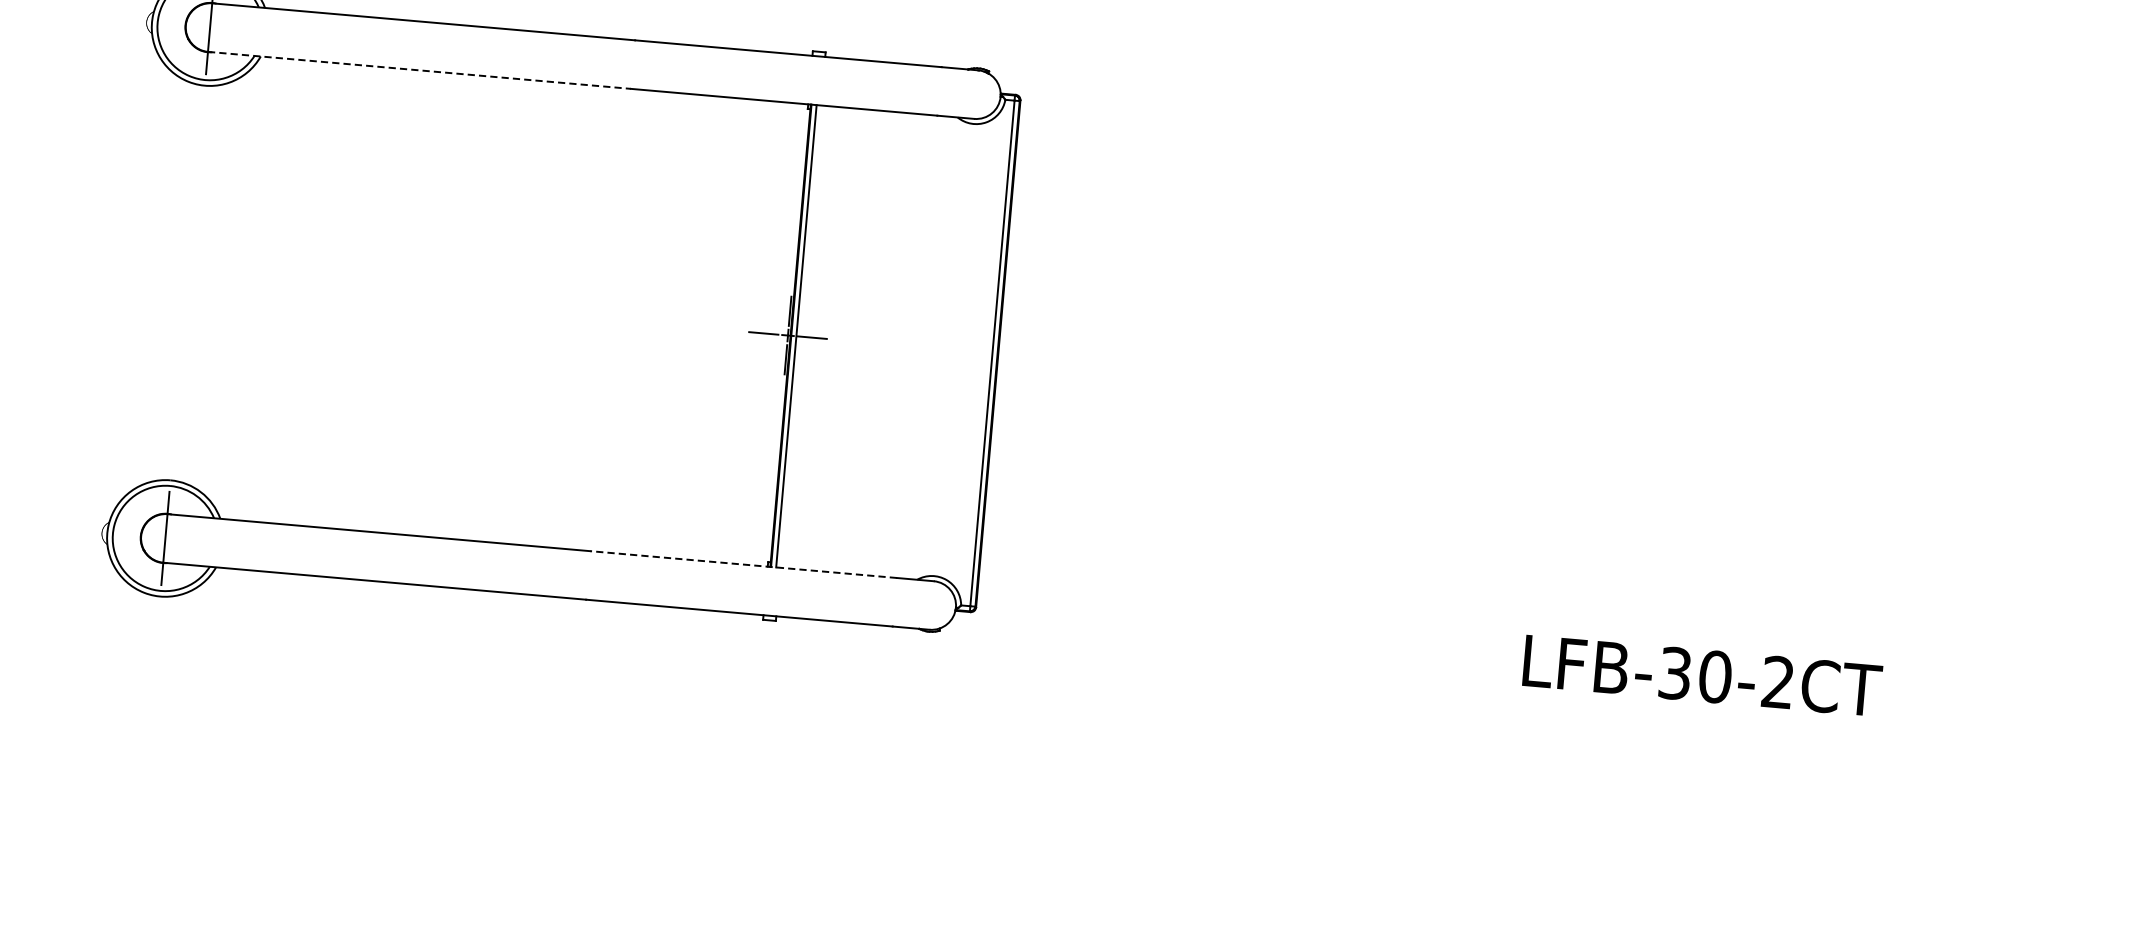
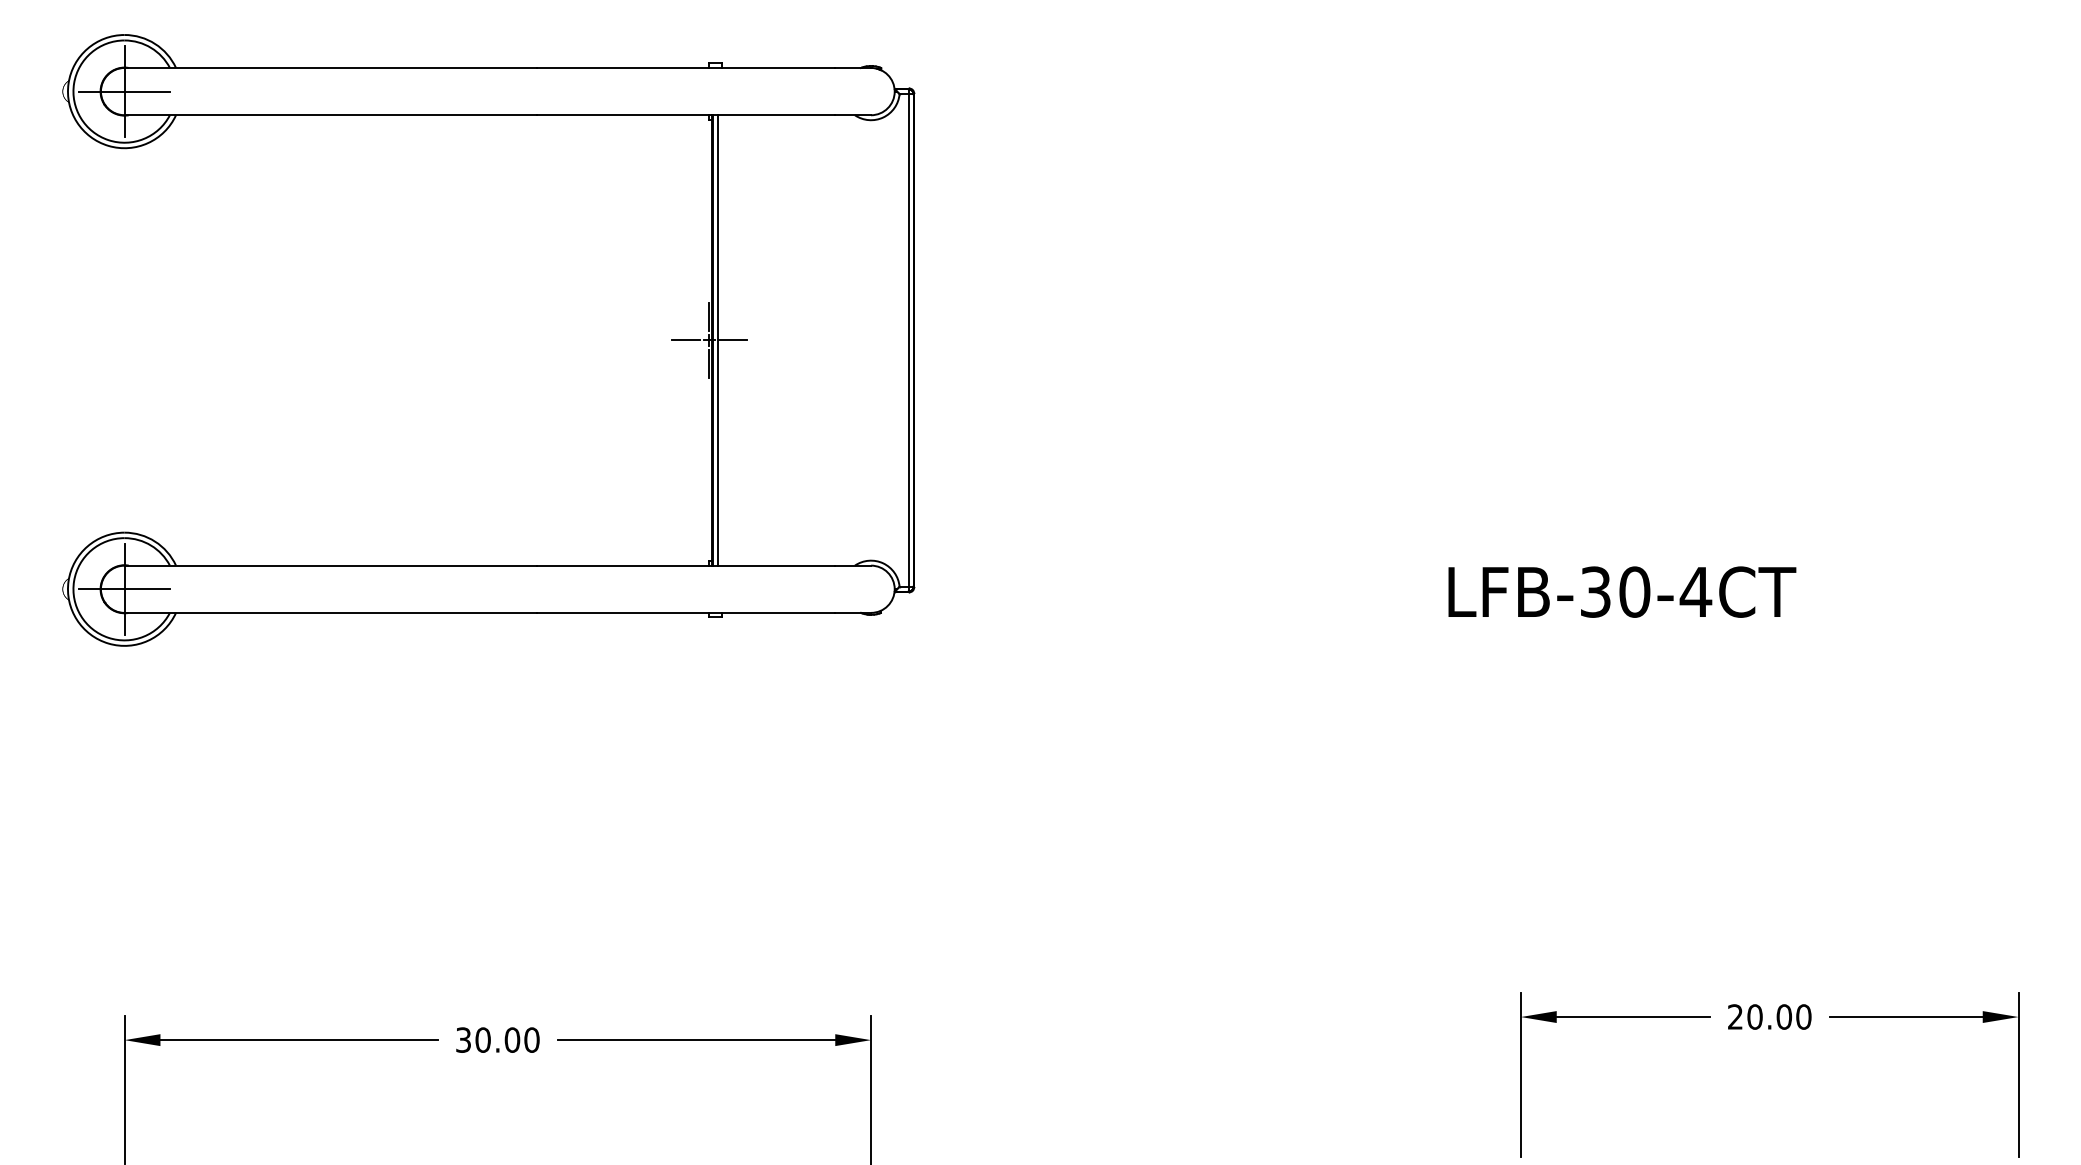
line: (210, 27) -> (124, 91), added
line: (419, 70) -> (330, 115), dashed -> solid
line: (165, 538) -> (124, 589), added
line: (743, 564) -> (685, 565), dashed -> solid
text: (1777, 681) -> (1695, 591), LFB-30-2CT -> LFB-30-4CT

